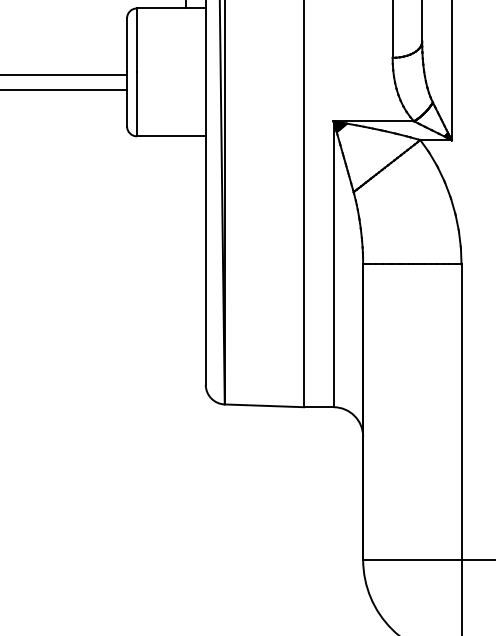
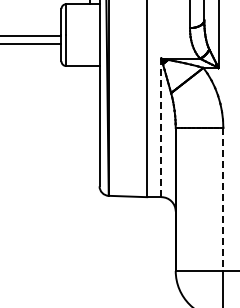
line: (333, 263) -> (161, 127), solid -> dashed
line: (461, 414) -> (223, 200), solid -> dashed

